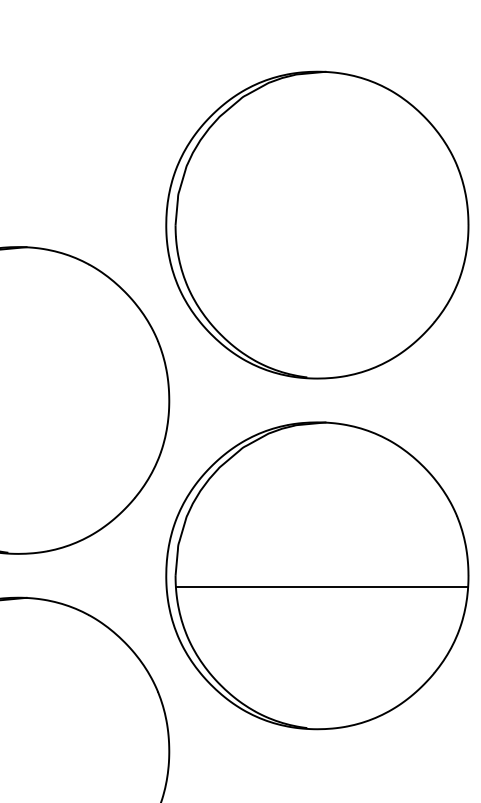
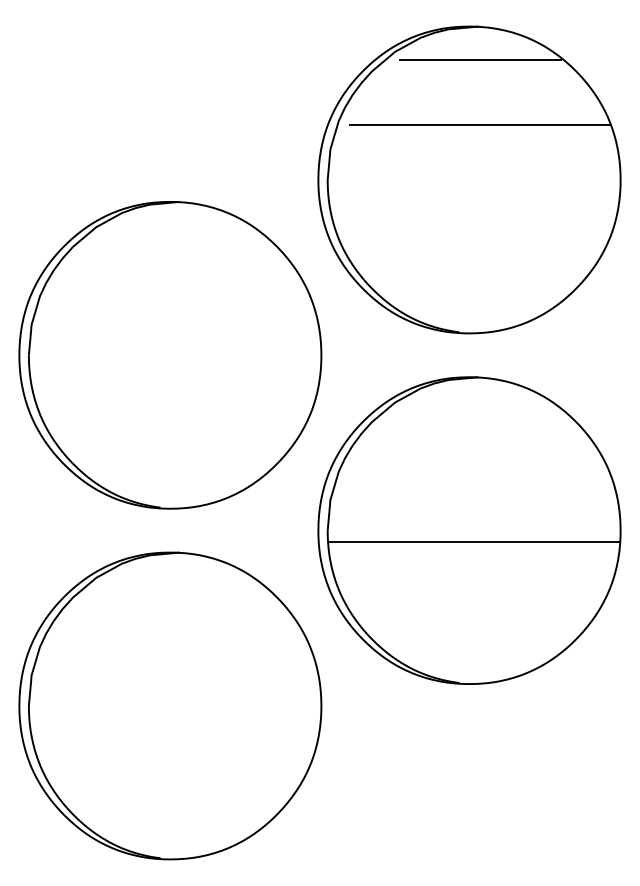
line: (328, 104) -> (480, 59), added
line: (328, 170) -> (480, 125), added

